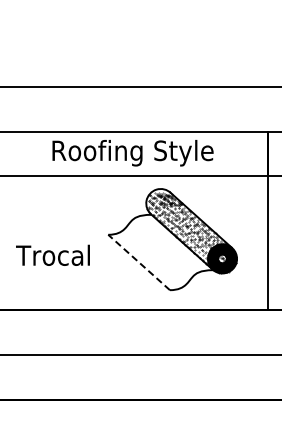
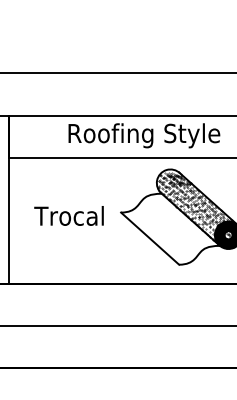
text: (52, 254) -> (68, 215), moved
line: (138, 262) -> (149, 238), dashed -> solid

